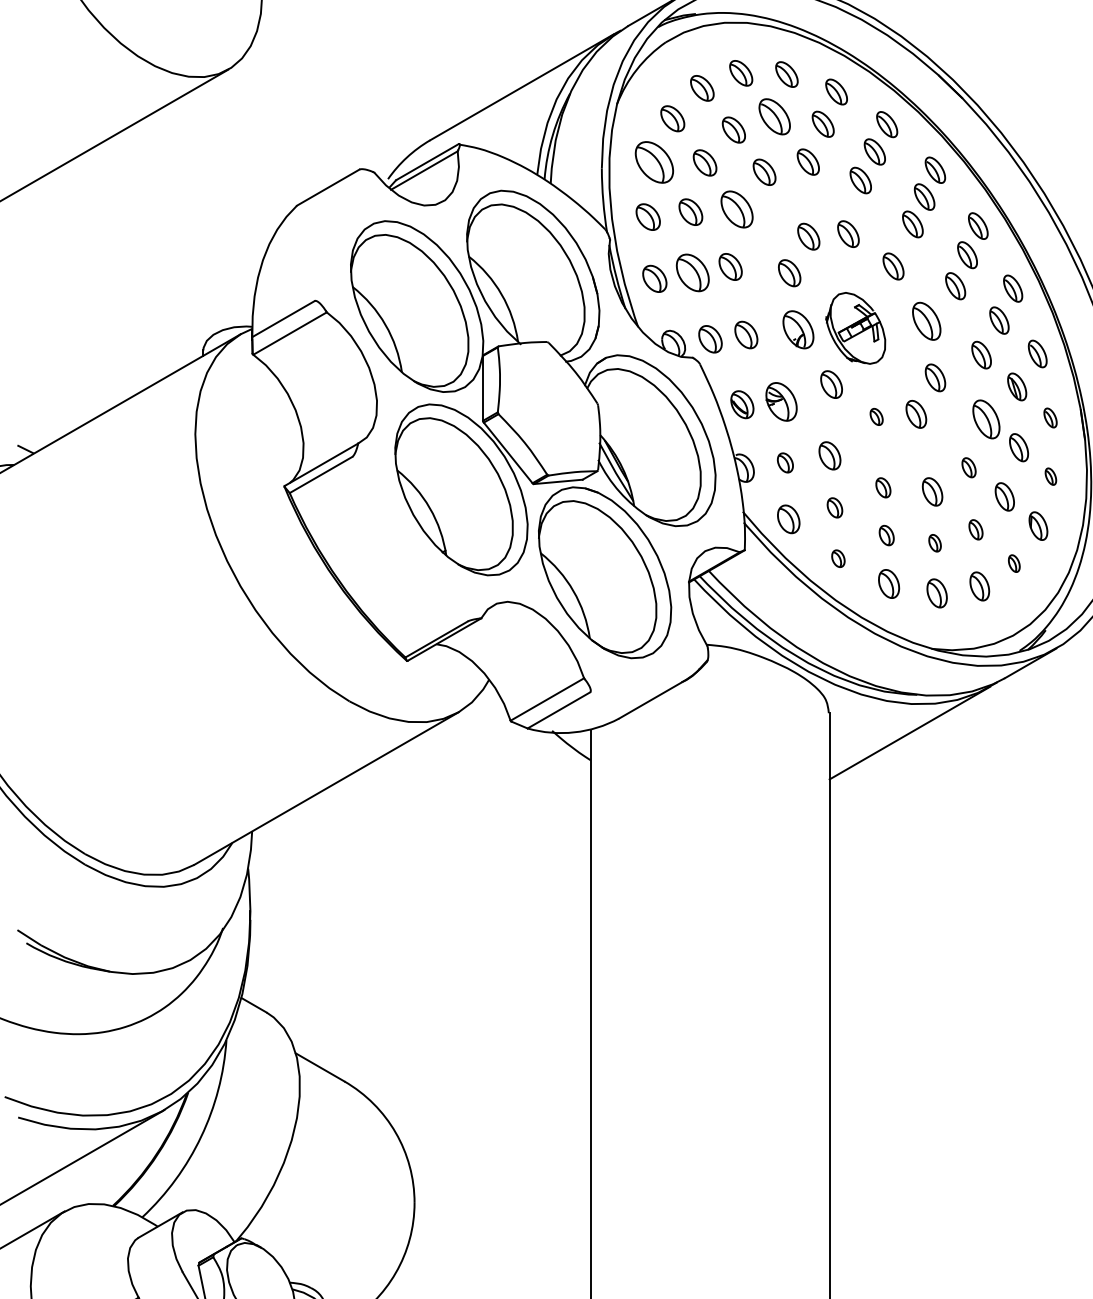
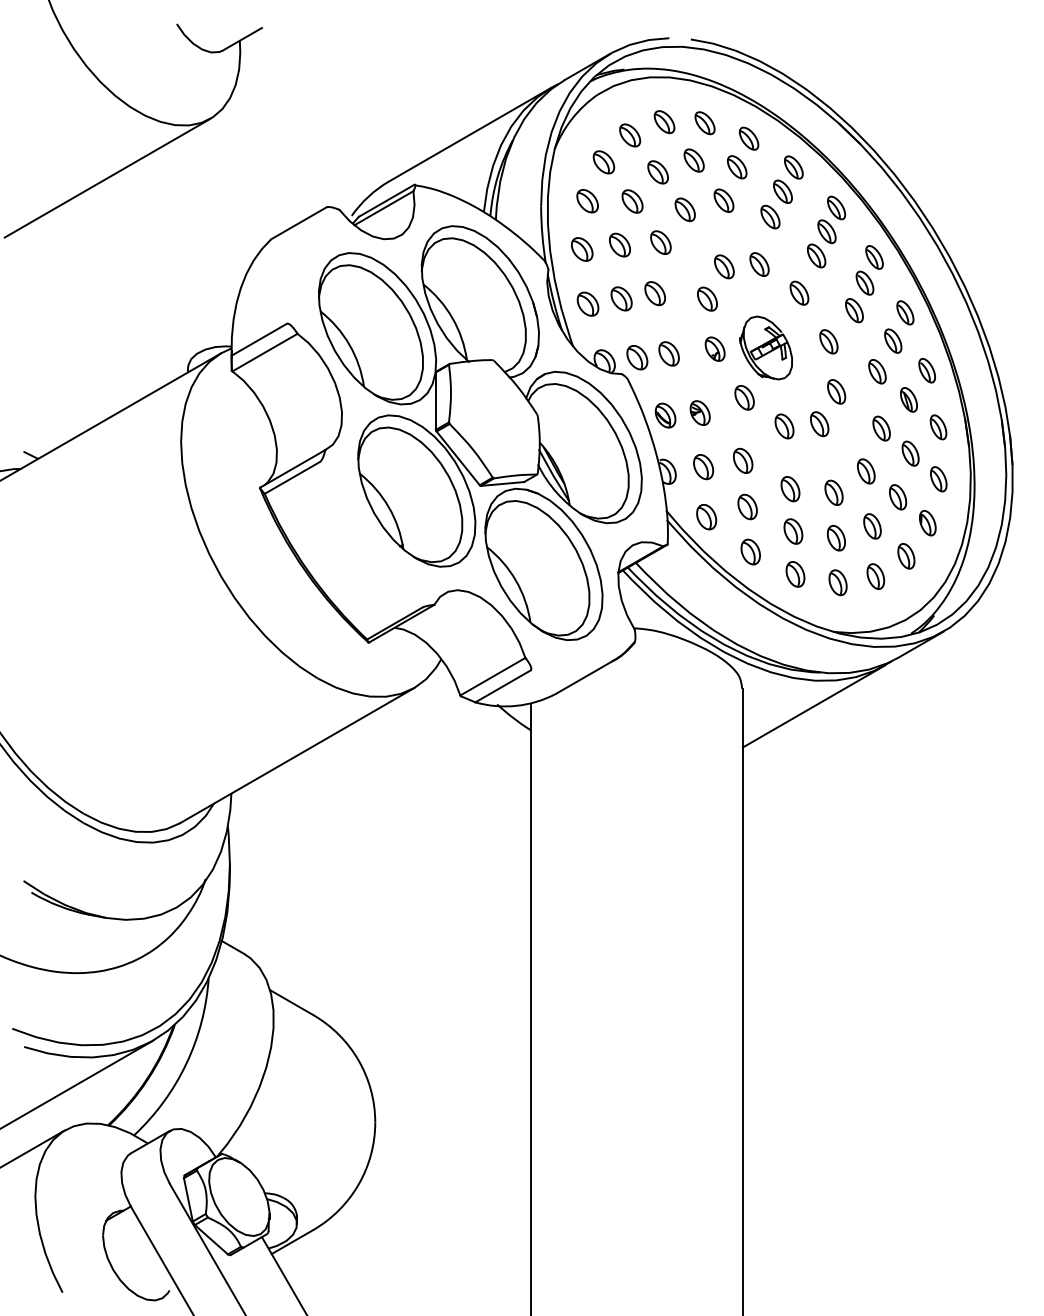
part: (773, 116) -> (693, 160), size x0.71
part: (654, 162) -> (587, 201), size x0.62
part: (736, 209) -> (660, 242), size x0.71
part: (692, 272) -> (621, 298), size x0.71
part: (926, 321) -> (828, 341), size x0.71
part: (797, 328) -> (714, 348), size x0.71
part: (780, 401) -> (699, 412), size x0.71
part: (876, 416) -> (784, 426), size x1.67
part: (1050, 418) -> (938, 427), size x1.43
part: (986, 419) -> (881, 428), size x0.71
part: (785, 463) -> (703, 467), size x1.43
part: (969, 467) -> (866, 471), size x1.43
part: (1050, 476) -> (938, 479), size x1.67
part: (883, 488) -> (790, 489), size x1.43
part: (834, 507) -> (747, 506), size x1.43
part: (975, 529) -> (872, 526), size x1.43
part: (886, 535) -> (793, 531), size x1.43
part: (934, 543) -> (835, 538), size x1.67
part: (838, 558) -> (750, 551), size x1.67
part: (1014, 563) -> (906, 556), size x1.67

